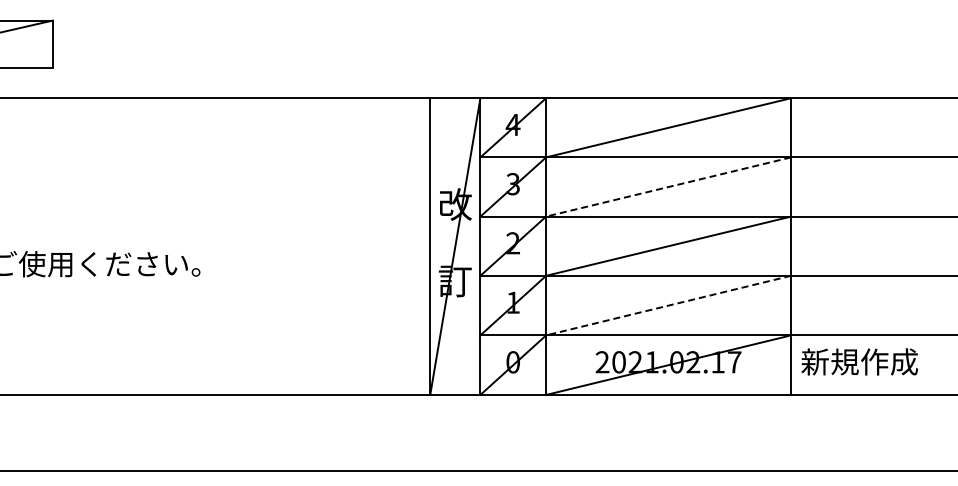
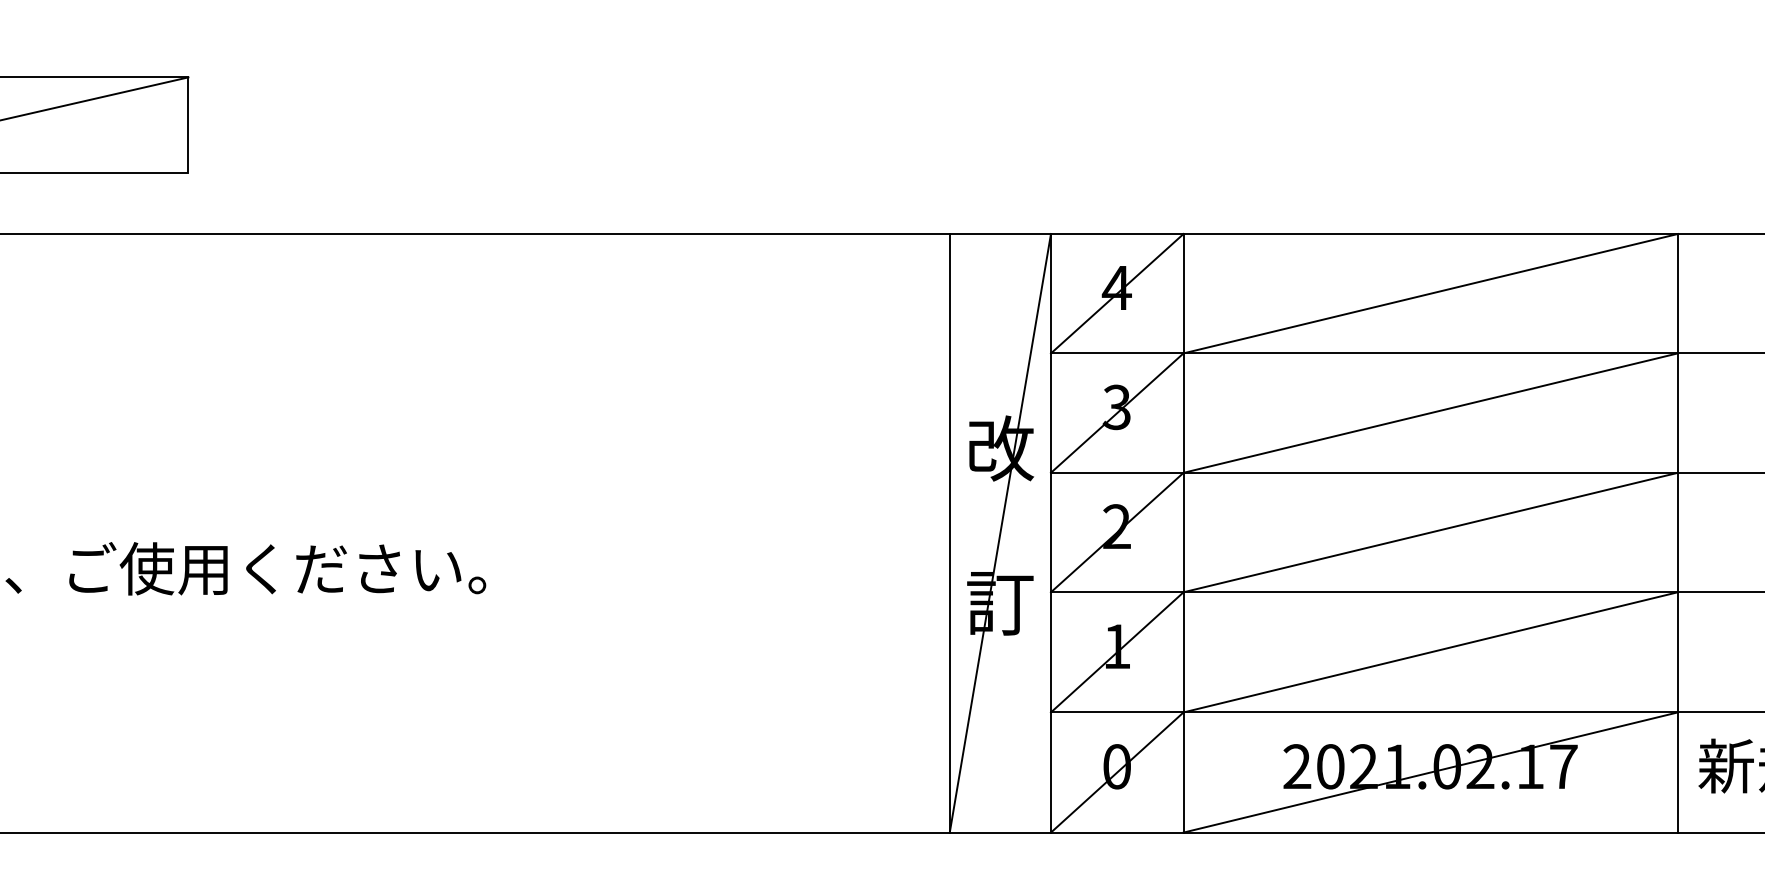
line: (668, 187) -> (1430, 414), dashed -> solid
line: (668, 305) -> (1430, 652), dashed -> solid

